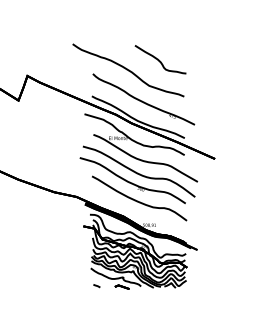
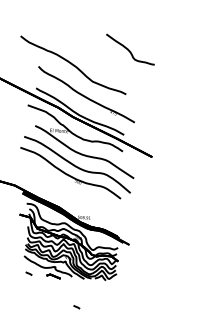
curve: (159, 59) -> (129, 49), moved
curve: (138, 200) -> (75, 192), removed
line: (147, 317) -> (76, 307), added

